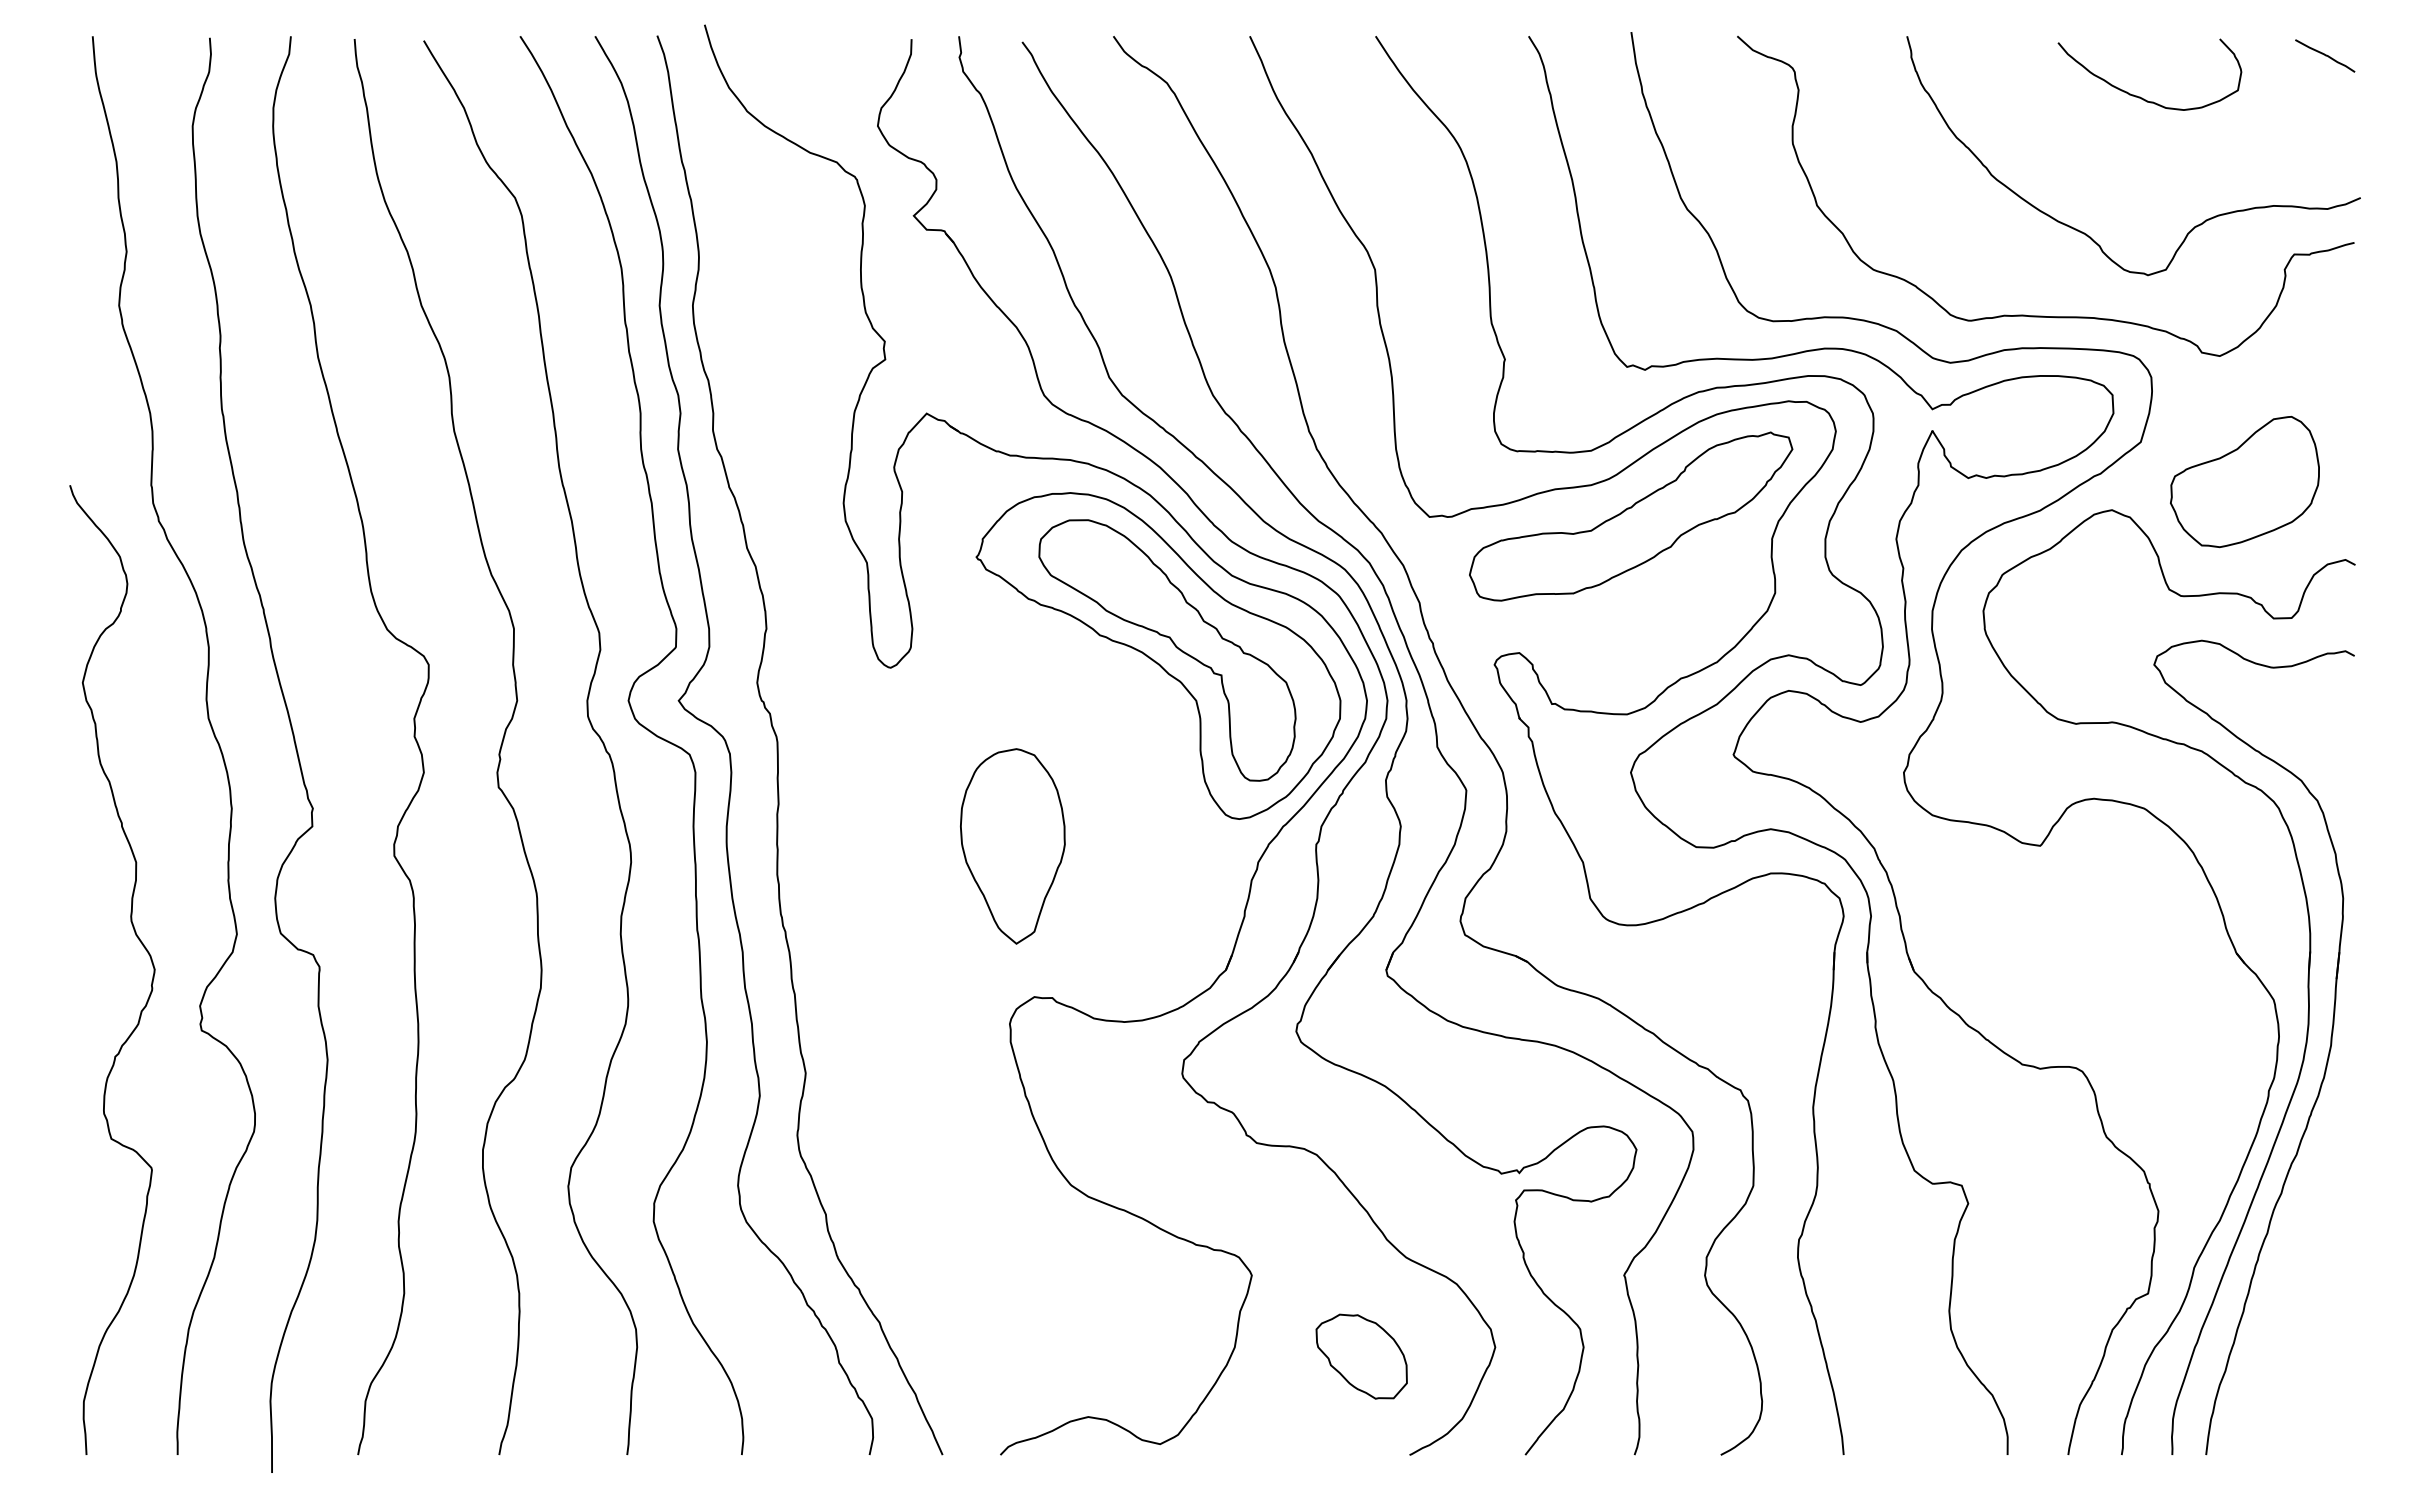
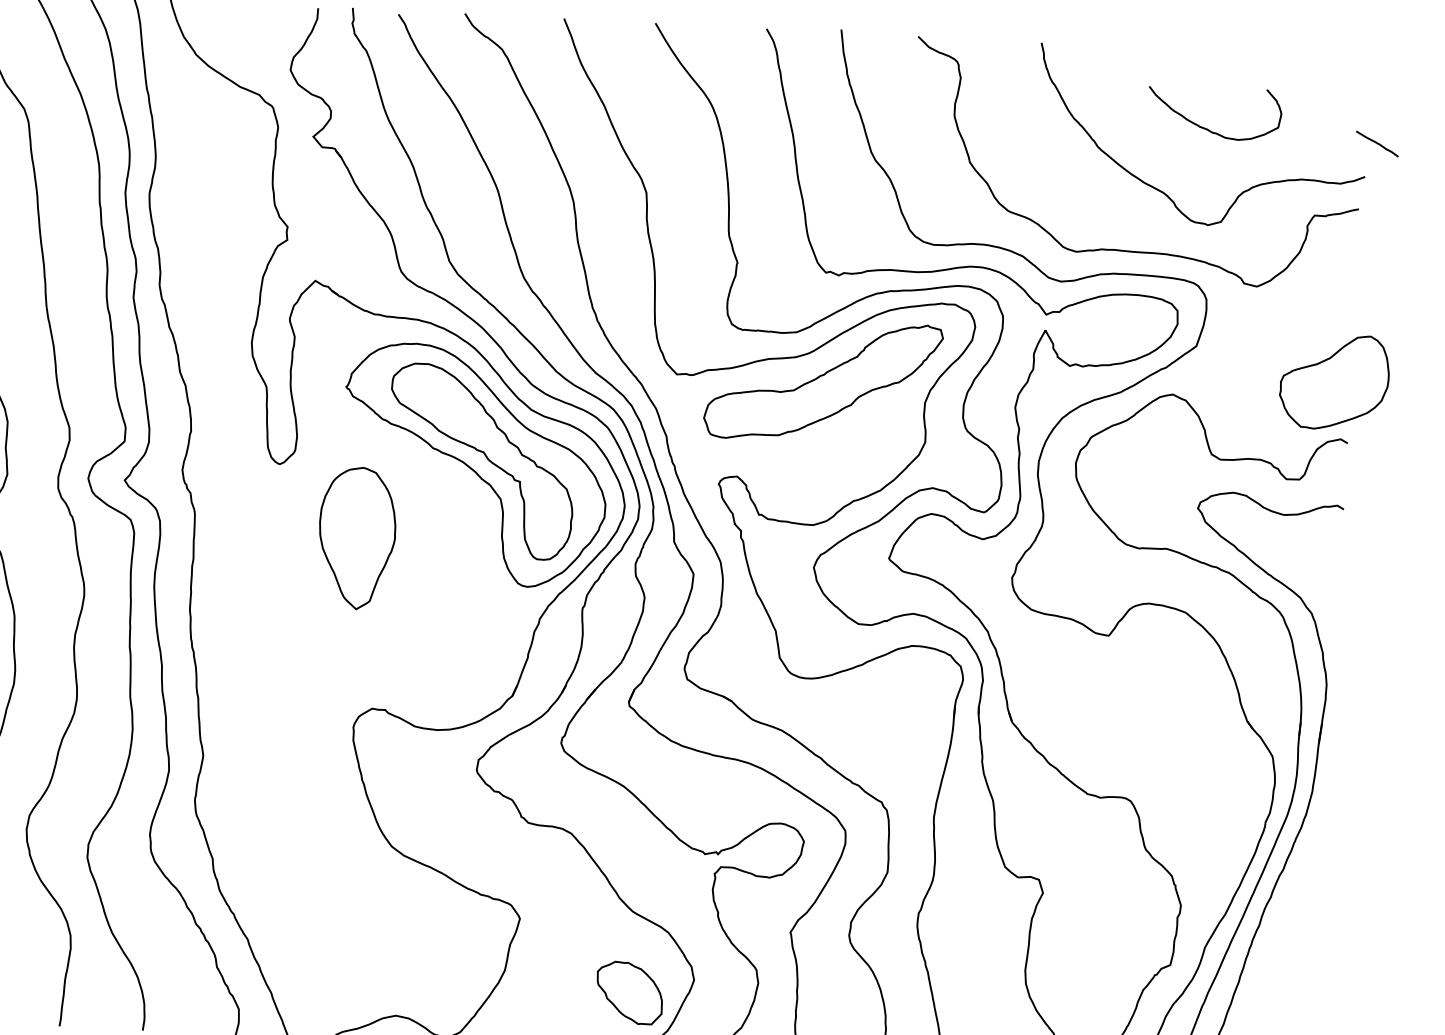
curve: (2325, 55) -> (1377, 143), moved
curve: (2140, 96) -> (1207, 128), moved
part: (2244, 482) -> (1334, 382), moved
part: (1012, 846) -> (356, 538), moved
part: (1361, 1356) -> (629, 992), moved

